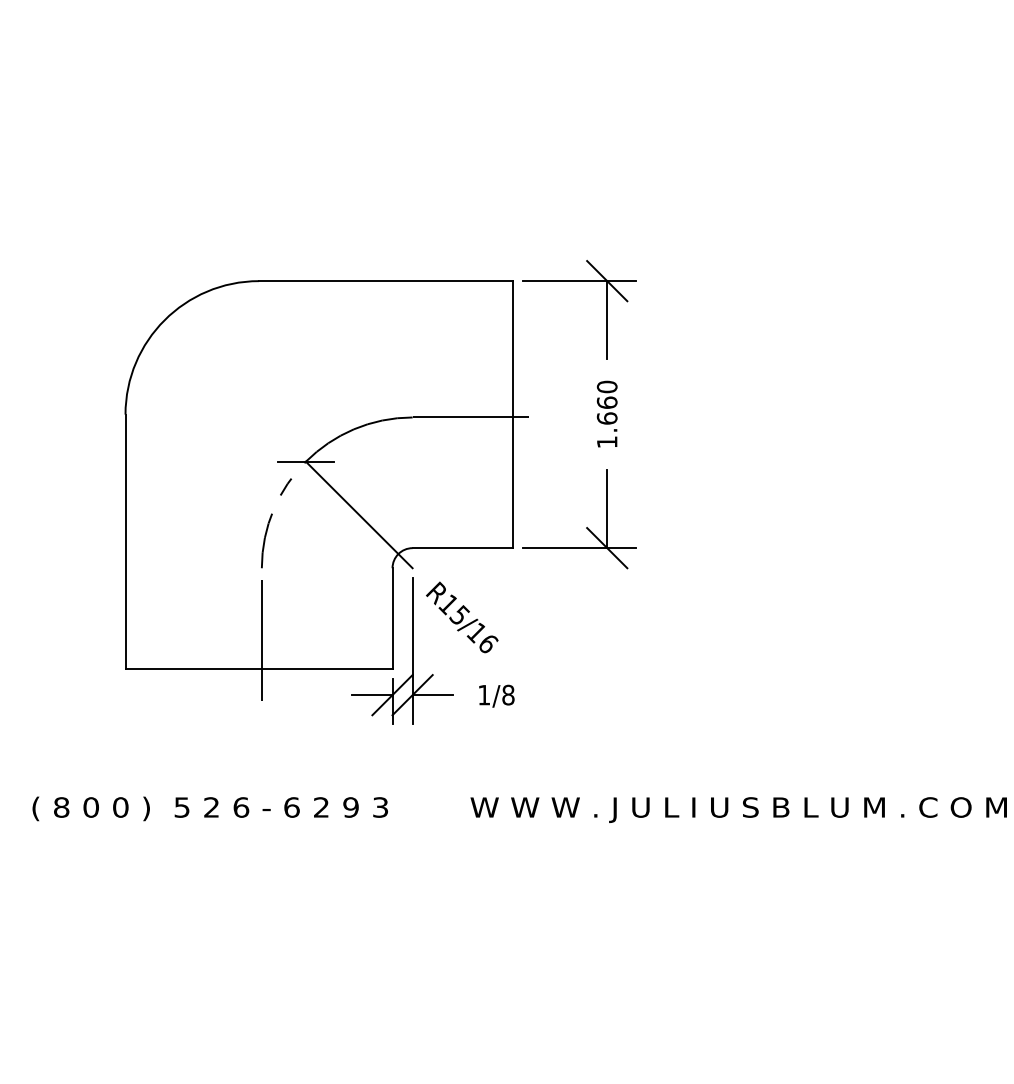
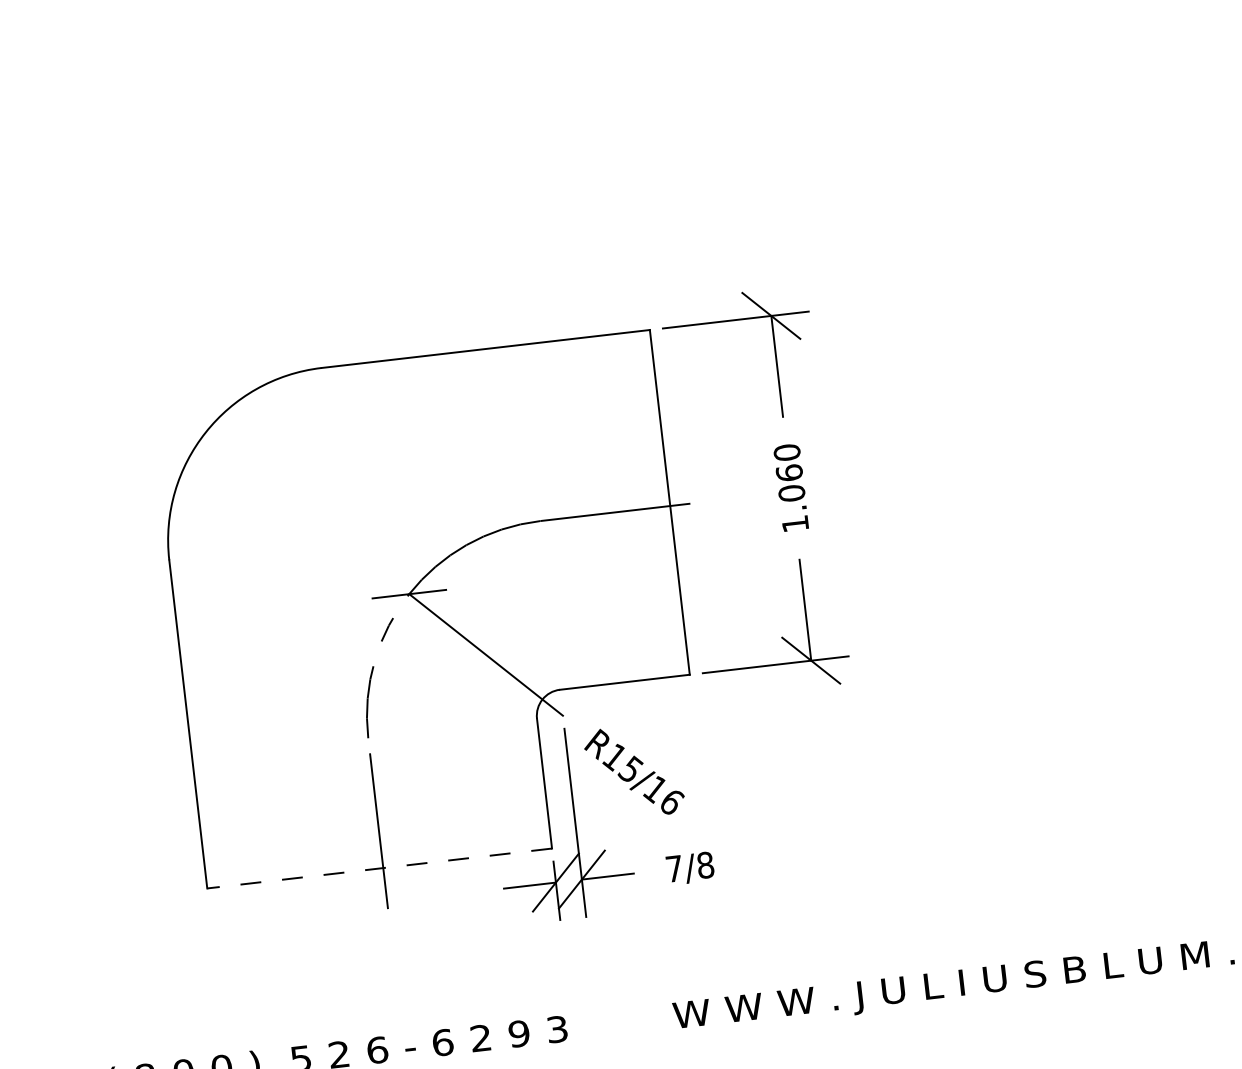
text: (606, 418) -> (790, 493), 1.660 -> 1.060
line: (259, 668) -> (380, 868), solid -> dashed
text: (484, 695) -> (674, 869), 1/8 -> 7/8

